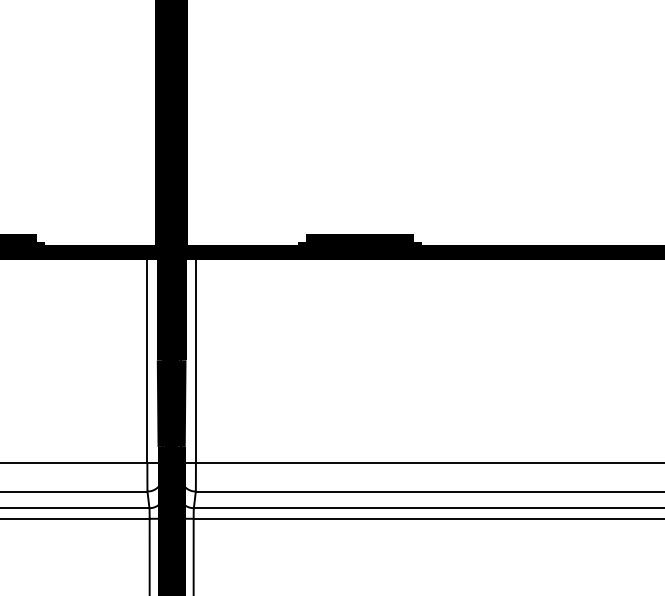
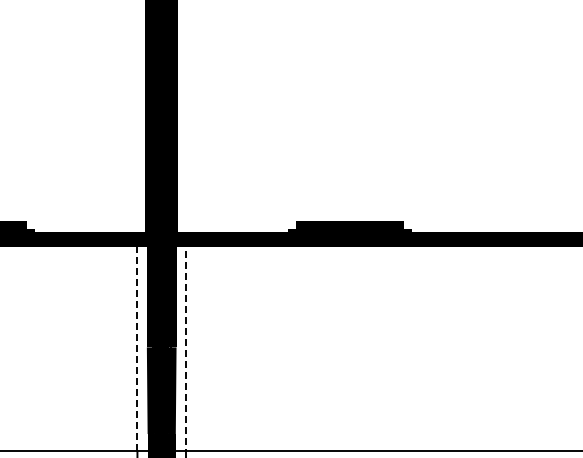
line: (147, 357) -> (137, 344), solid -> dashed
line: (195, 357) -> (185, 344), solid -> dashed

